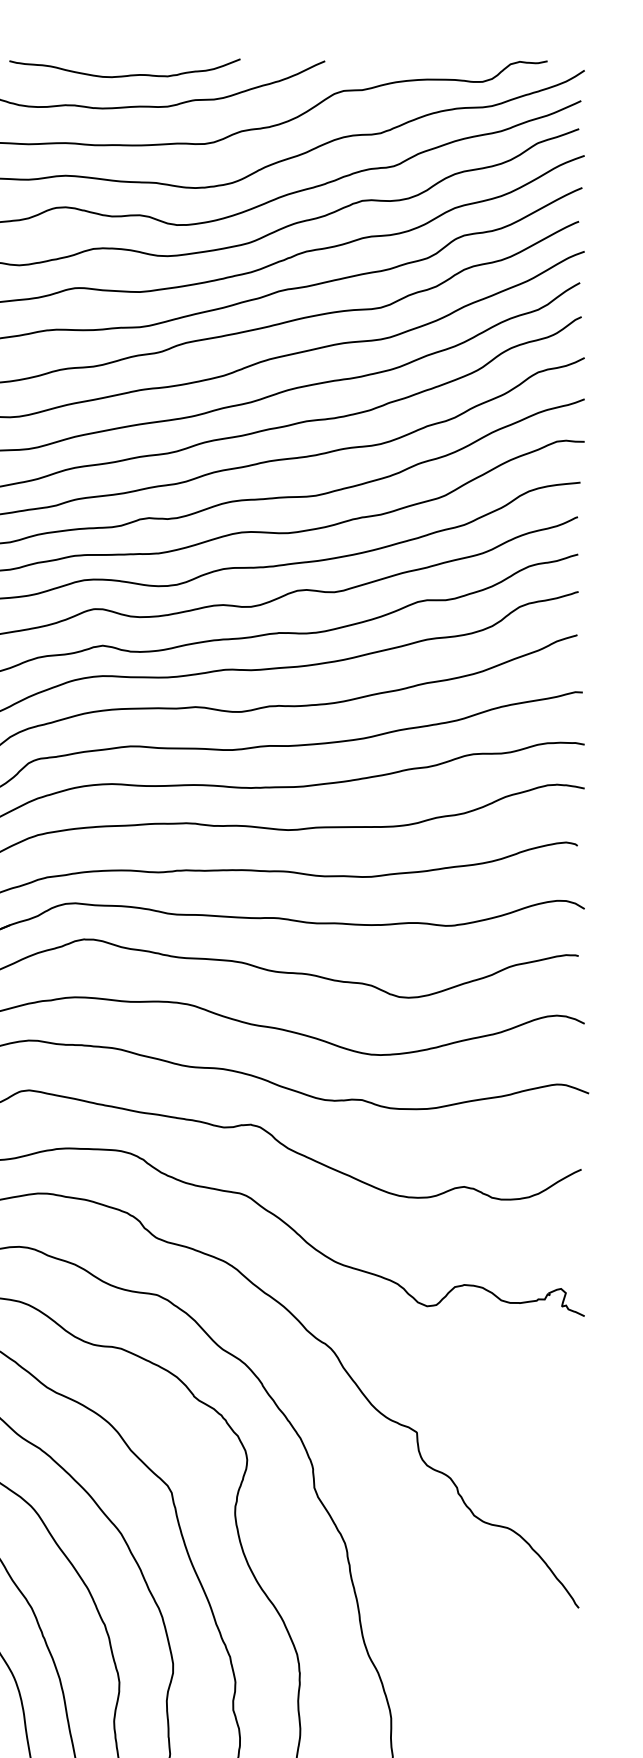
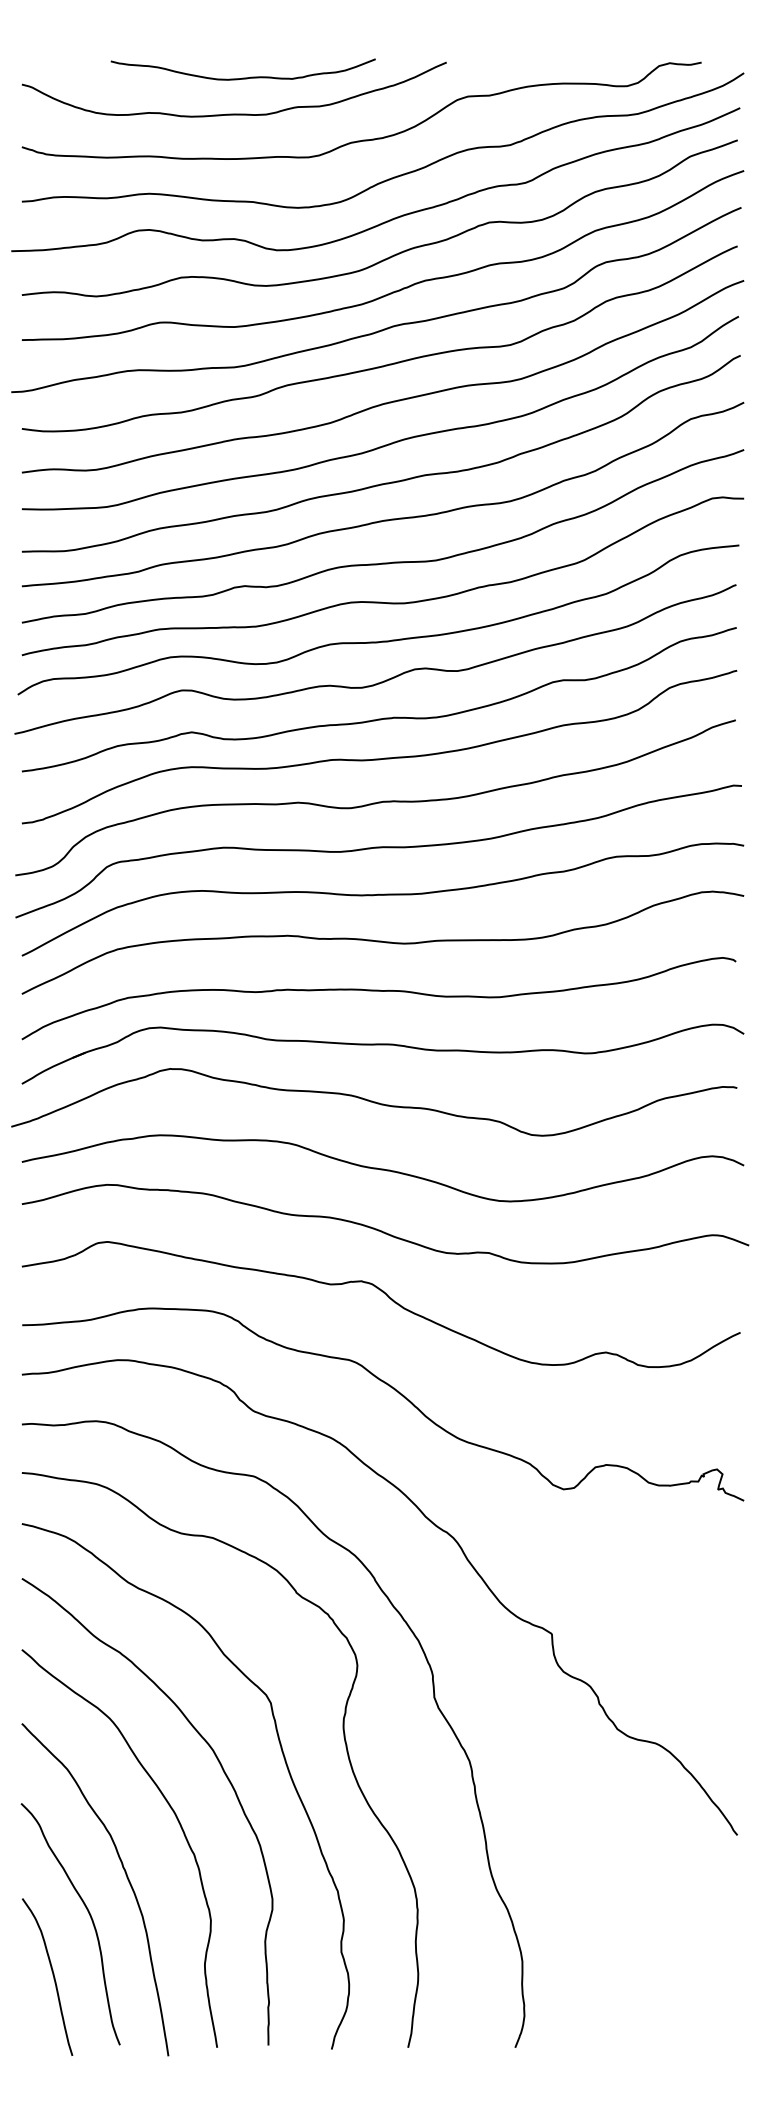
curve: (124, 75) -> (242, 77), moved

